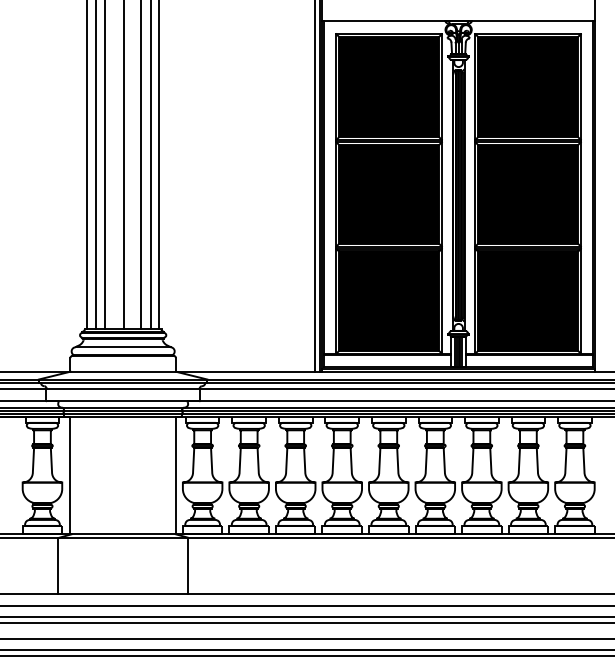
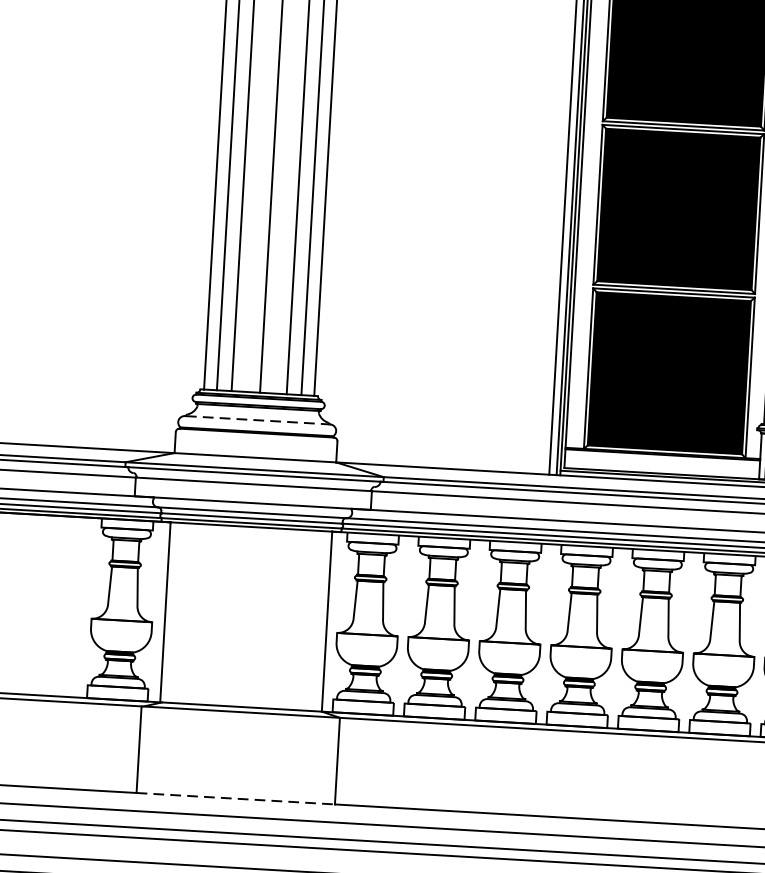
line: (123, 347) -> (258, 420), solid -> dashed
line: (123, 594) -> (236, 799), solid -> dashed

